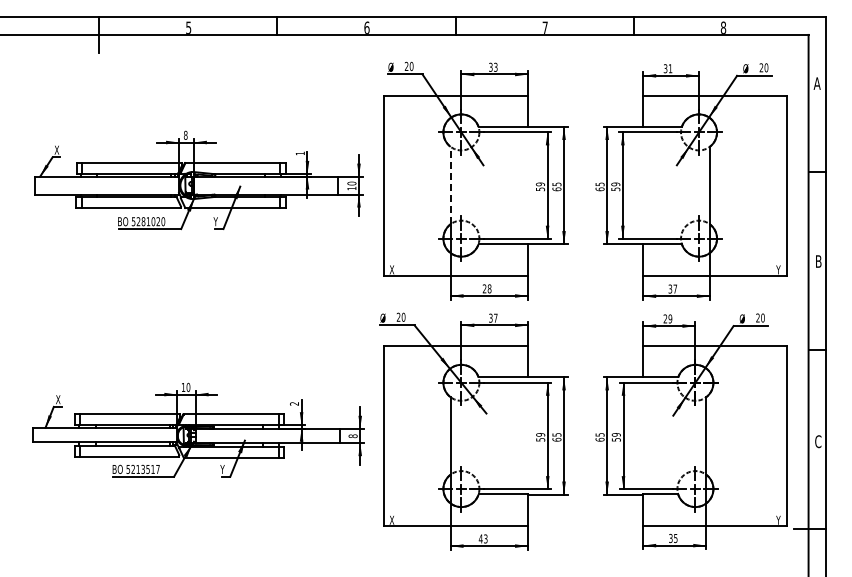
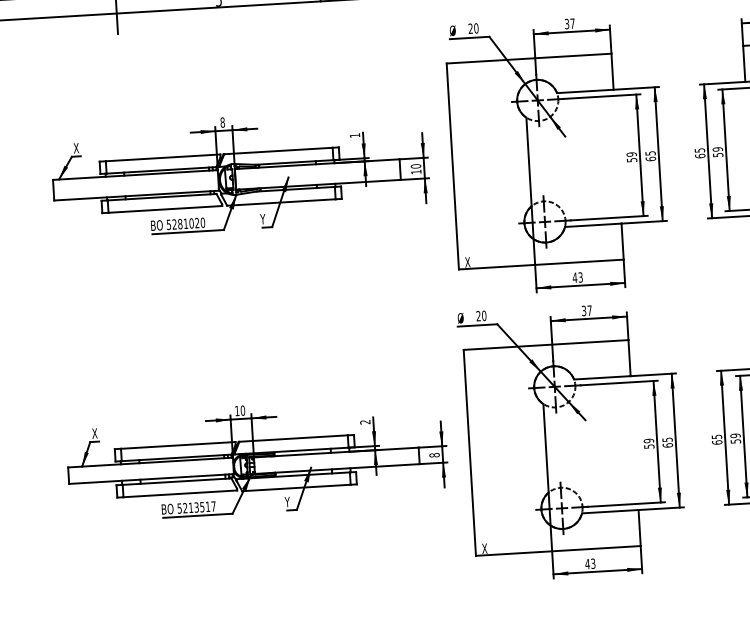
text: (495, 66) -> (572, 22), 33 -> 37
line: (450, 185) -> (528, 161), dashed -> solid
text: (486, 288) -> (577, 277), 28 -> 43

